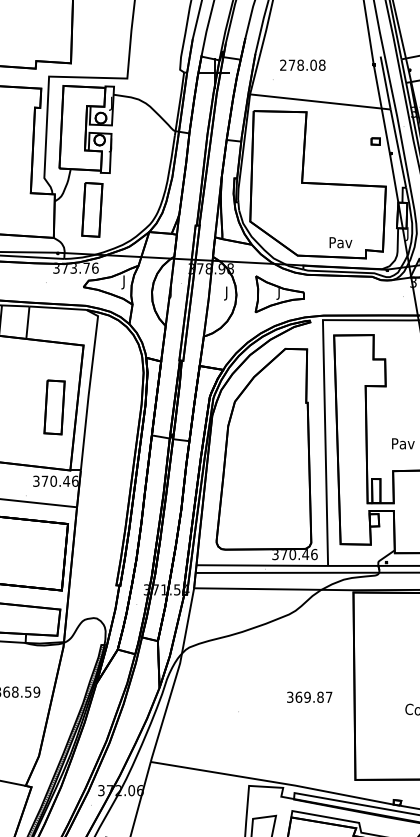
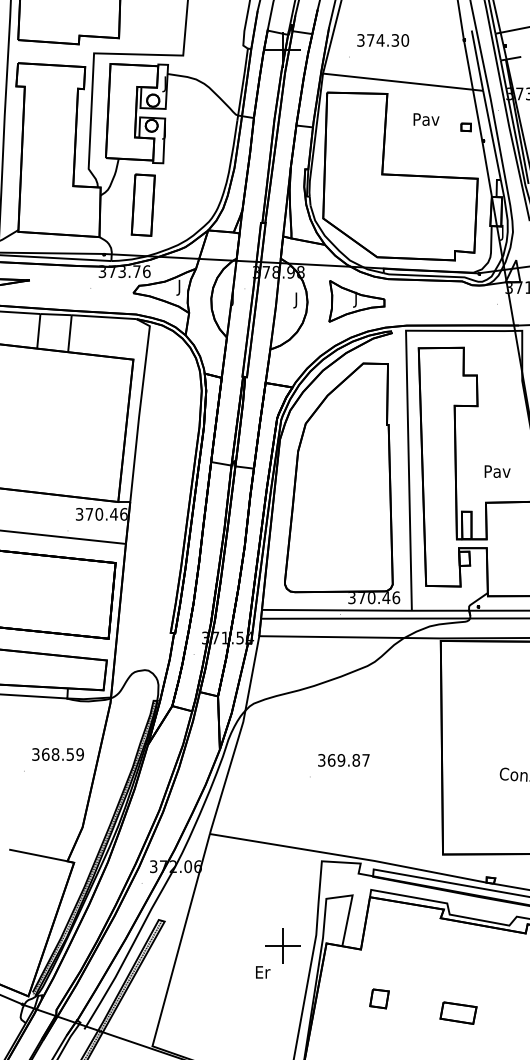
text: (303, 65) -> (383, 40), 278.08 -> 374.30
text: (340, 242) -> (426, 119), moved
part: (53, 406) -> (99, 429), removed
text: (309, 697) -> (343, 760), moved

